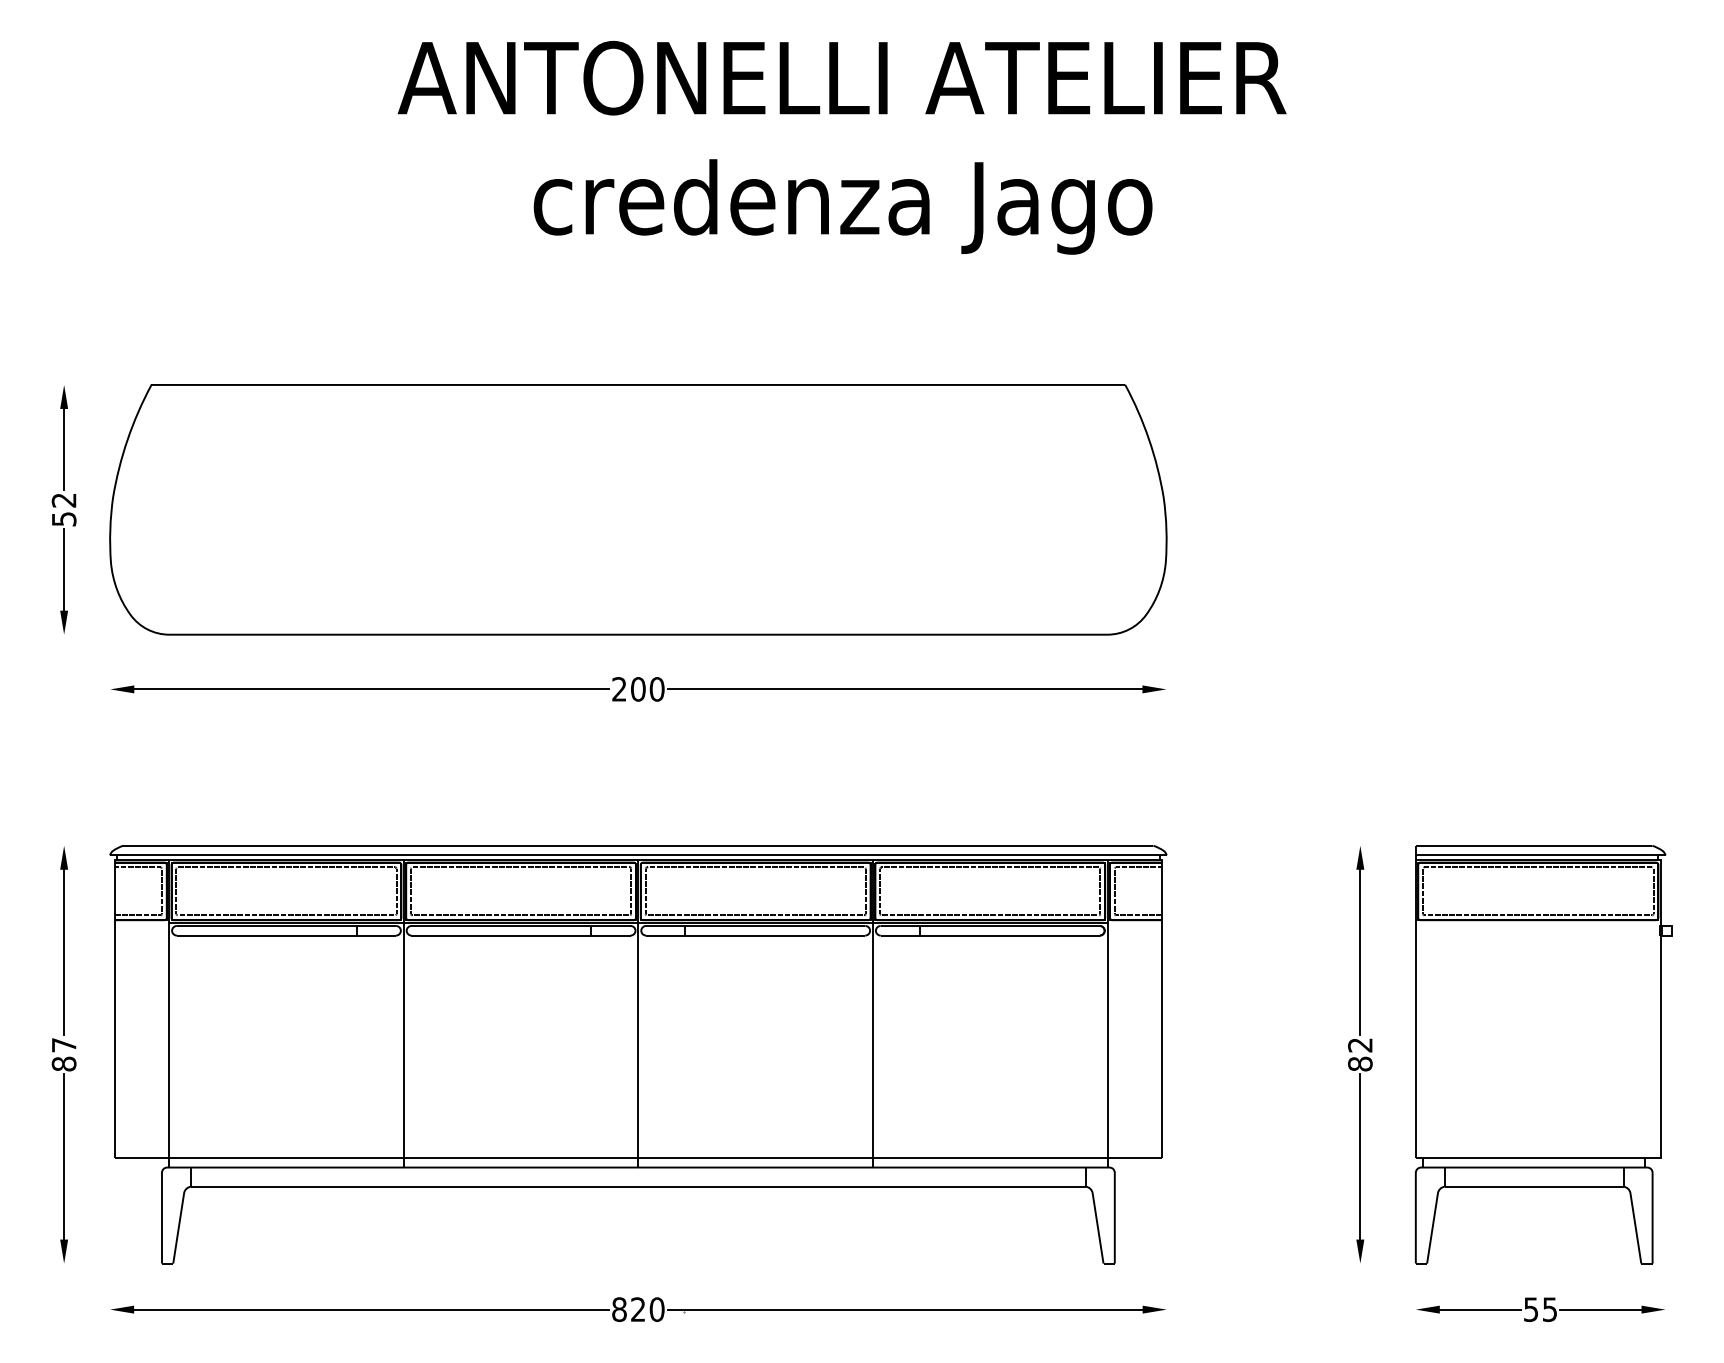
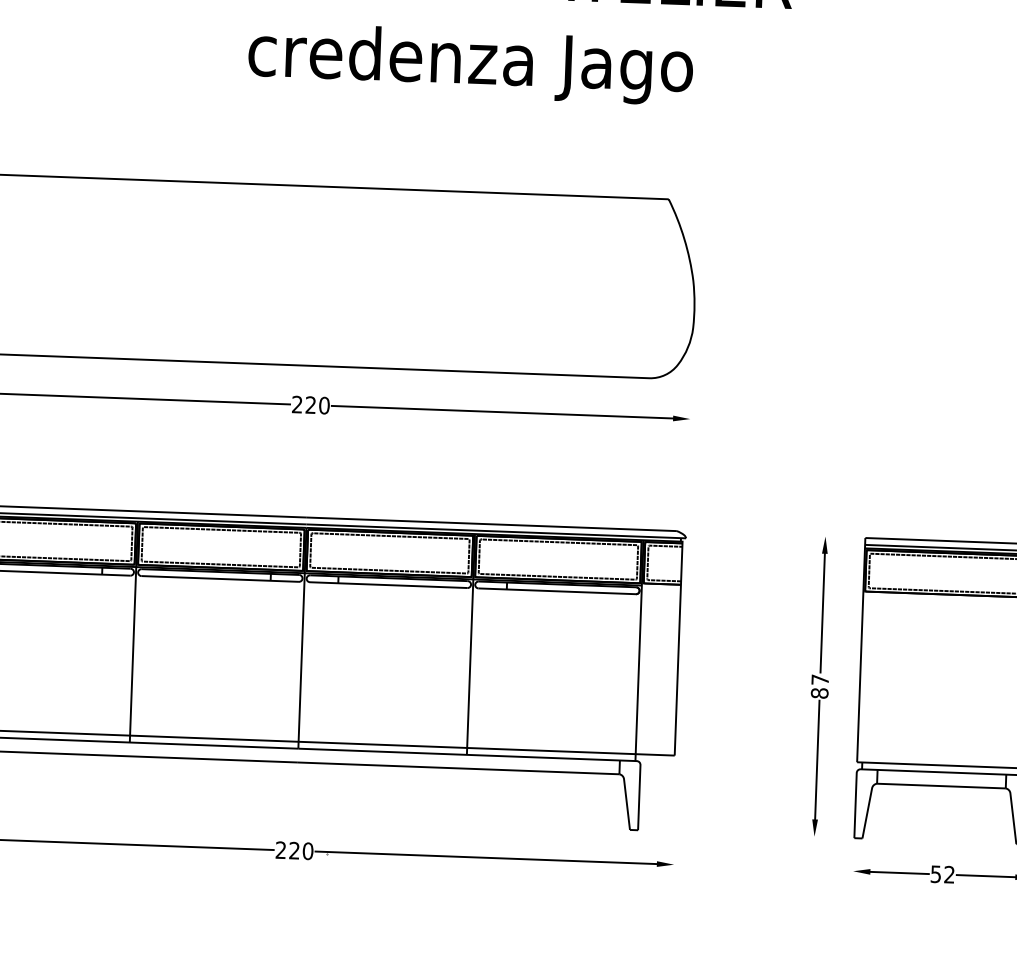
text: (638, 689) -> (311, 405), 200 -> 220
text: (1360, 1045) -> (820, 680), 82 -> 87
text: (619, 1309) -> (281, 850), 820 -> 220
text: (1549, 1309) -> (949, 874), 55 -> 52

